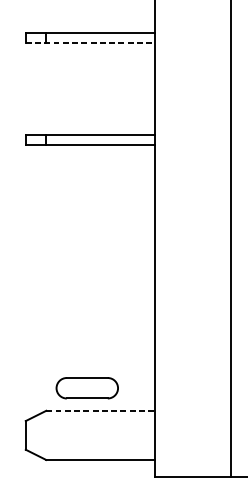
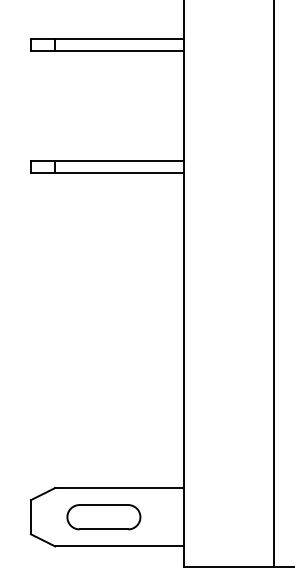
line: (90, 43) -> (107, 51), dashed -> solid
part: (86, 388) -> (103, 517), moved
line: (100, 411) -> (119, 488), dashed -> solid

